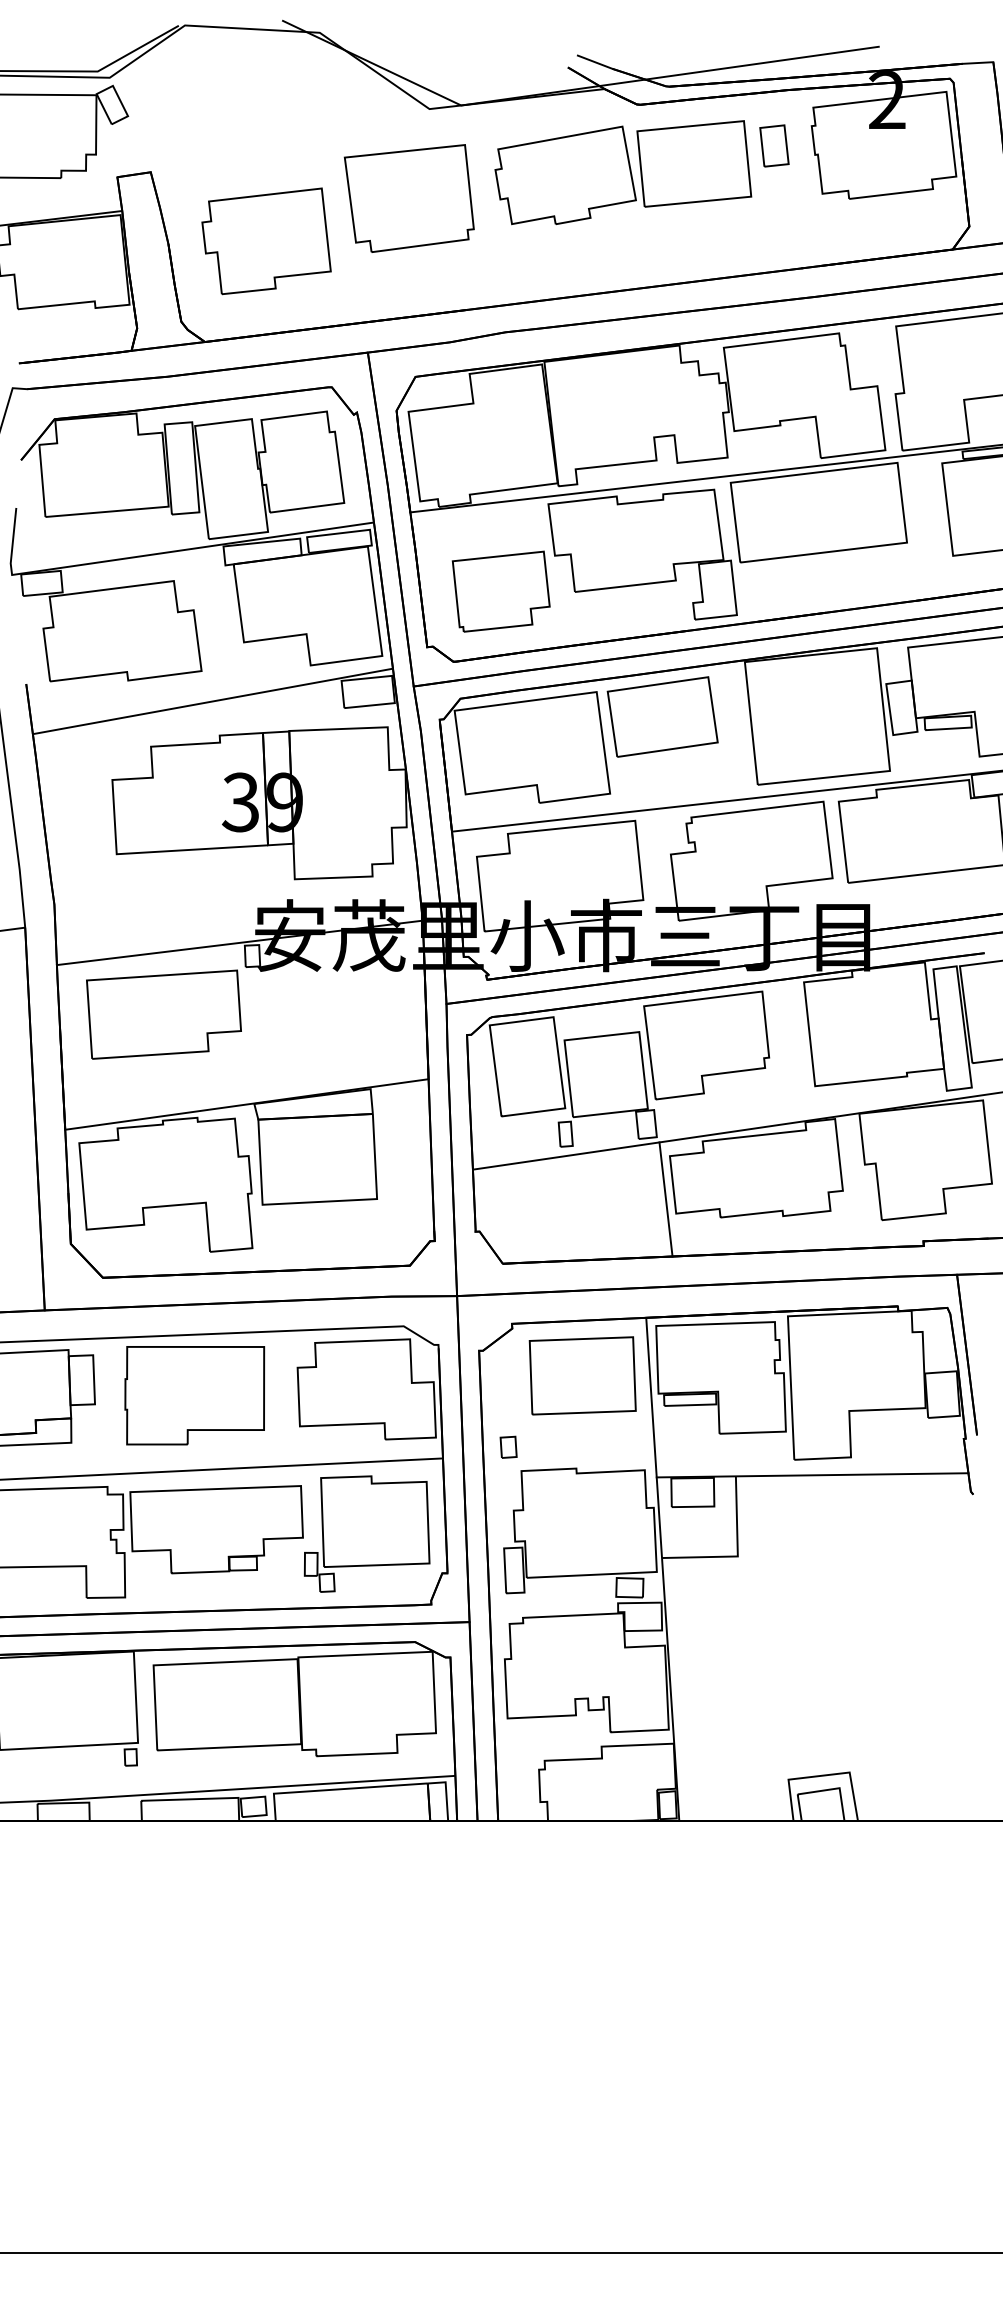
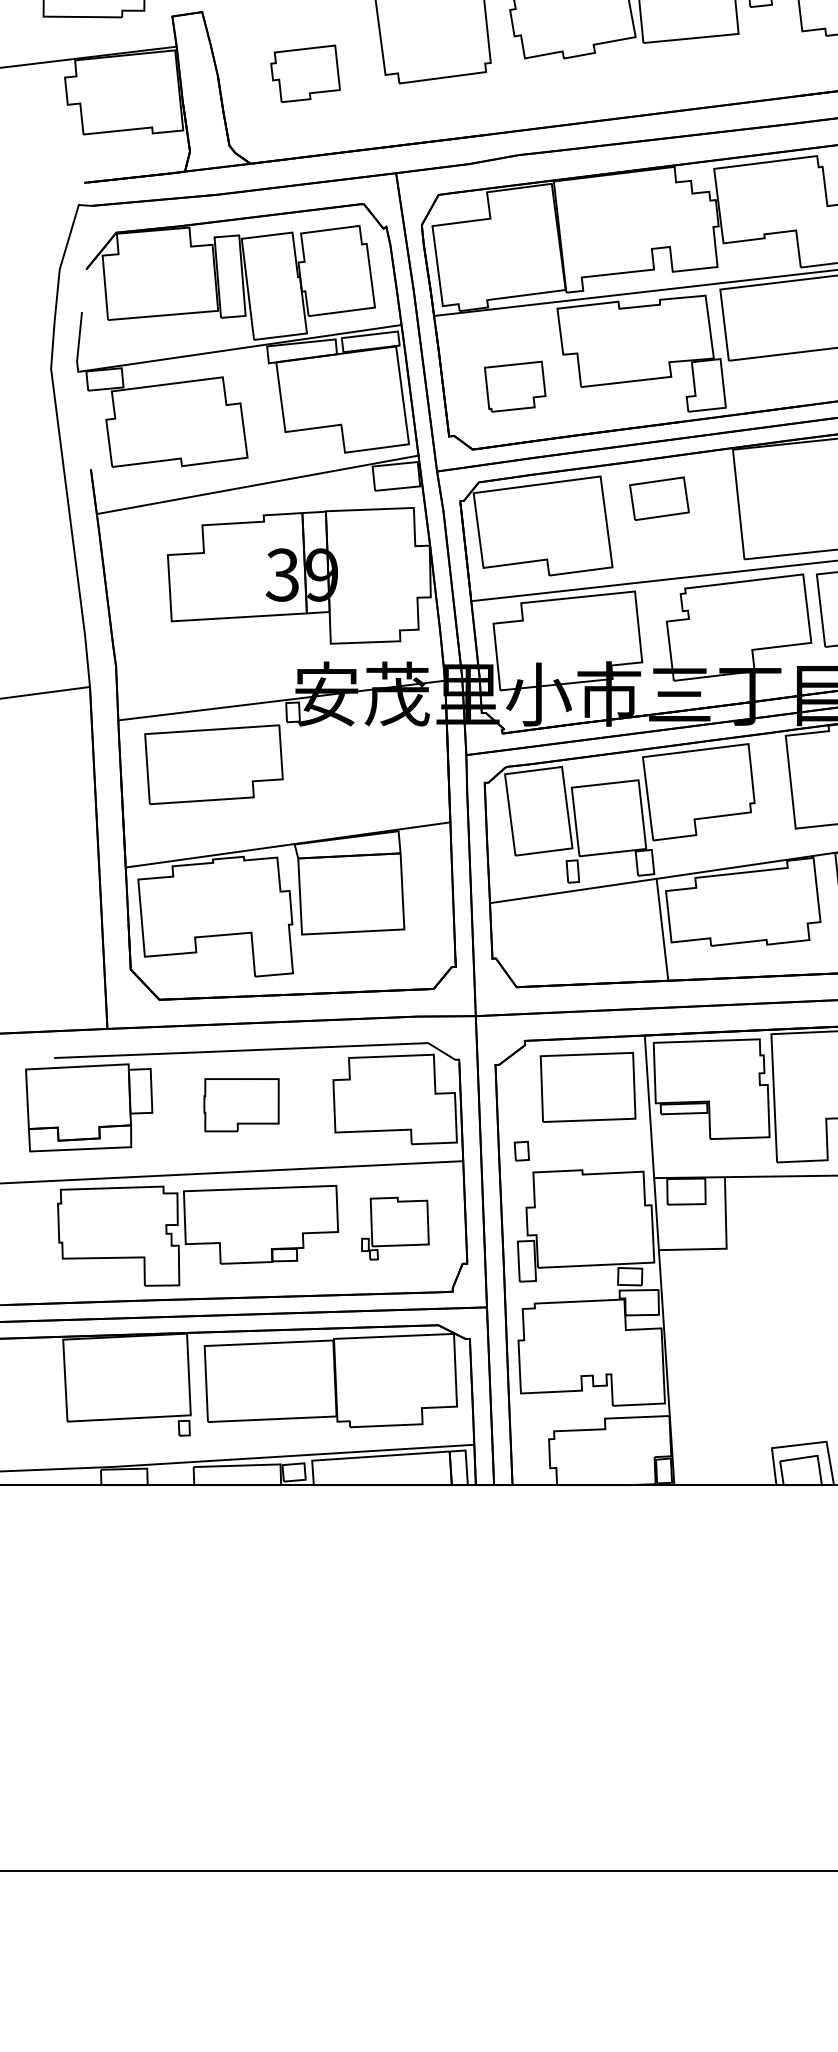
part: (266, 241) -> (305, 73), size x0.6
part: (500, 591) -> (514, 386), size x0.7
part: (662, 716) -> (659, 498), size x0.6
part: (194, 1395) -> (241, 1104), size x0.6
part: (366, 1533) -> (394, 1228), size x0.6

